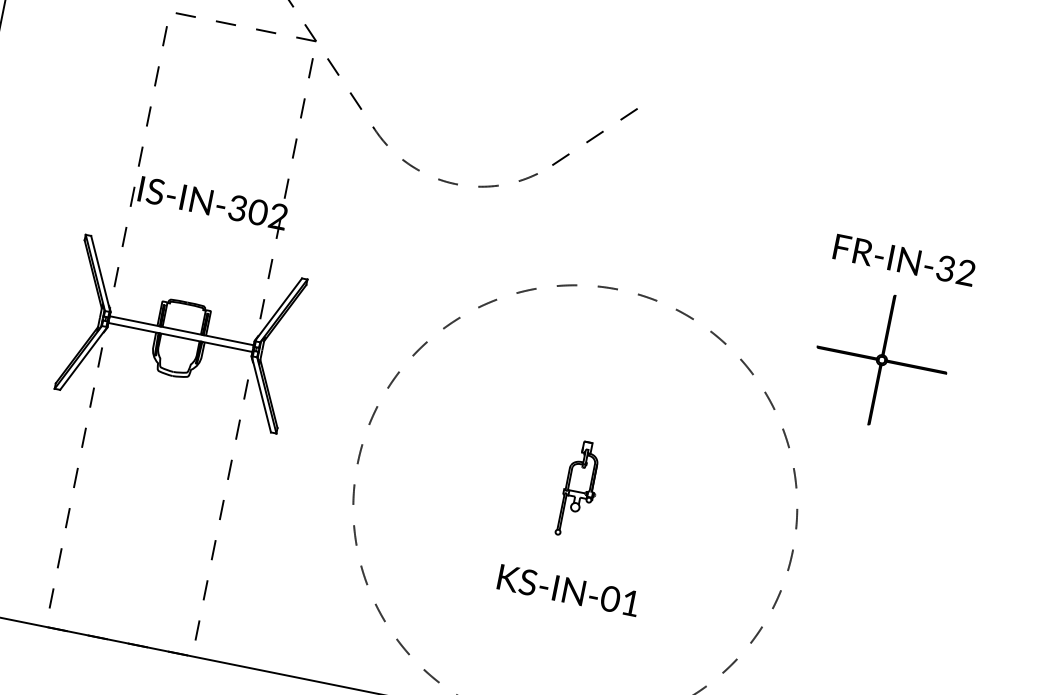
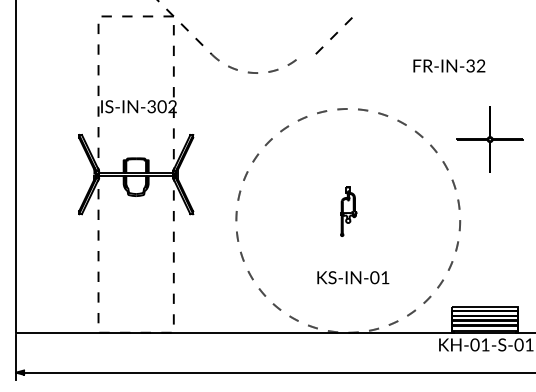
line: (593, 135) -> (333, 35), moved
text: (904, 259) -> (449, 65), moved
part: (880, 359) -> (489, 139), moved
text: (569, 590) -> (353, 277), moved

